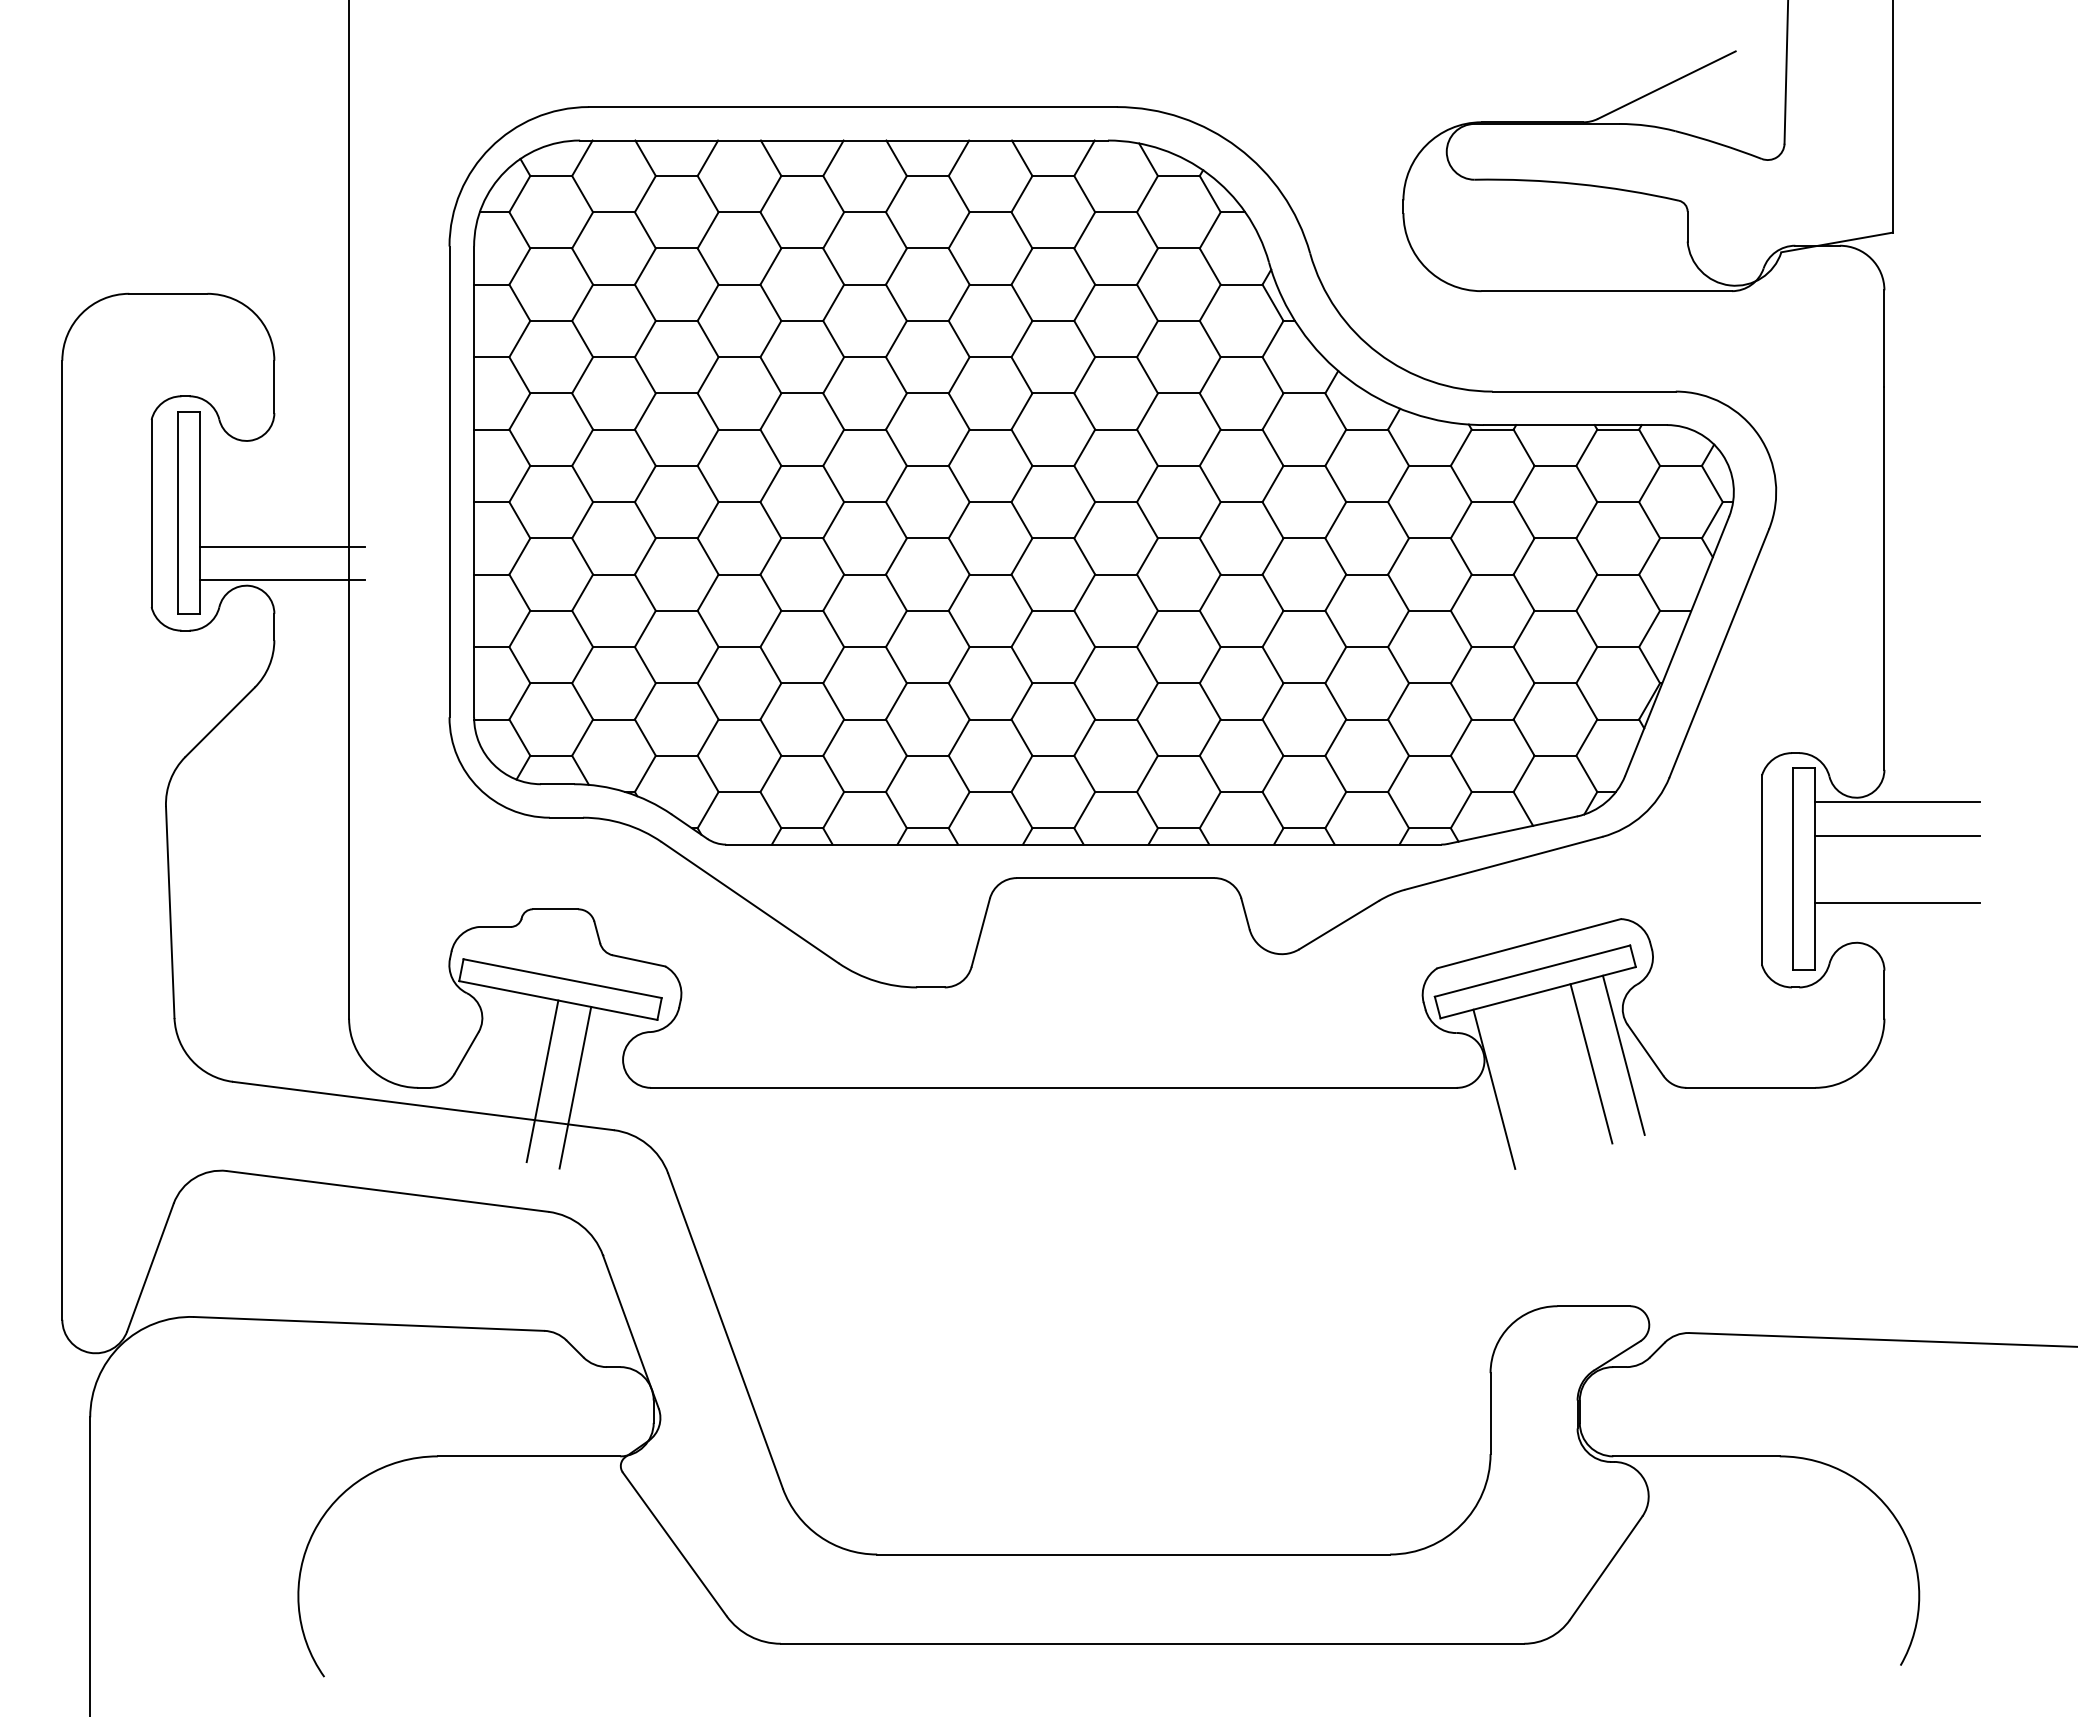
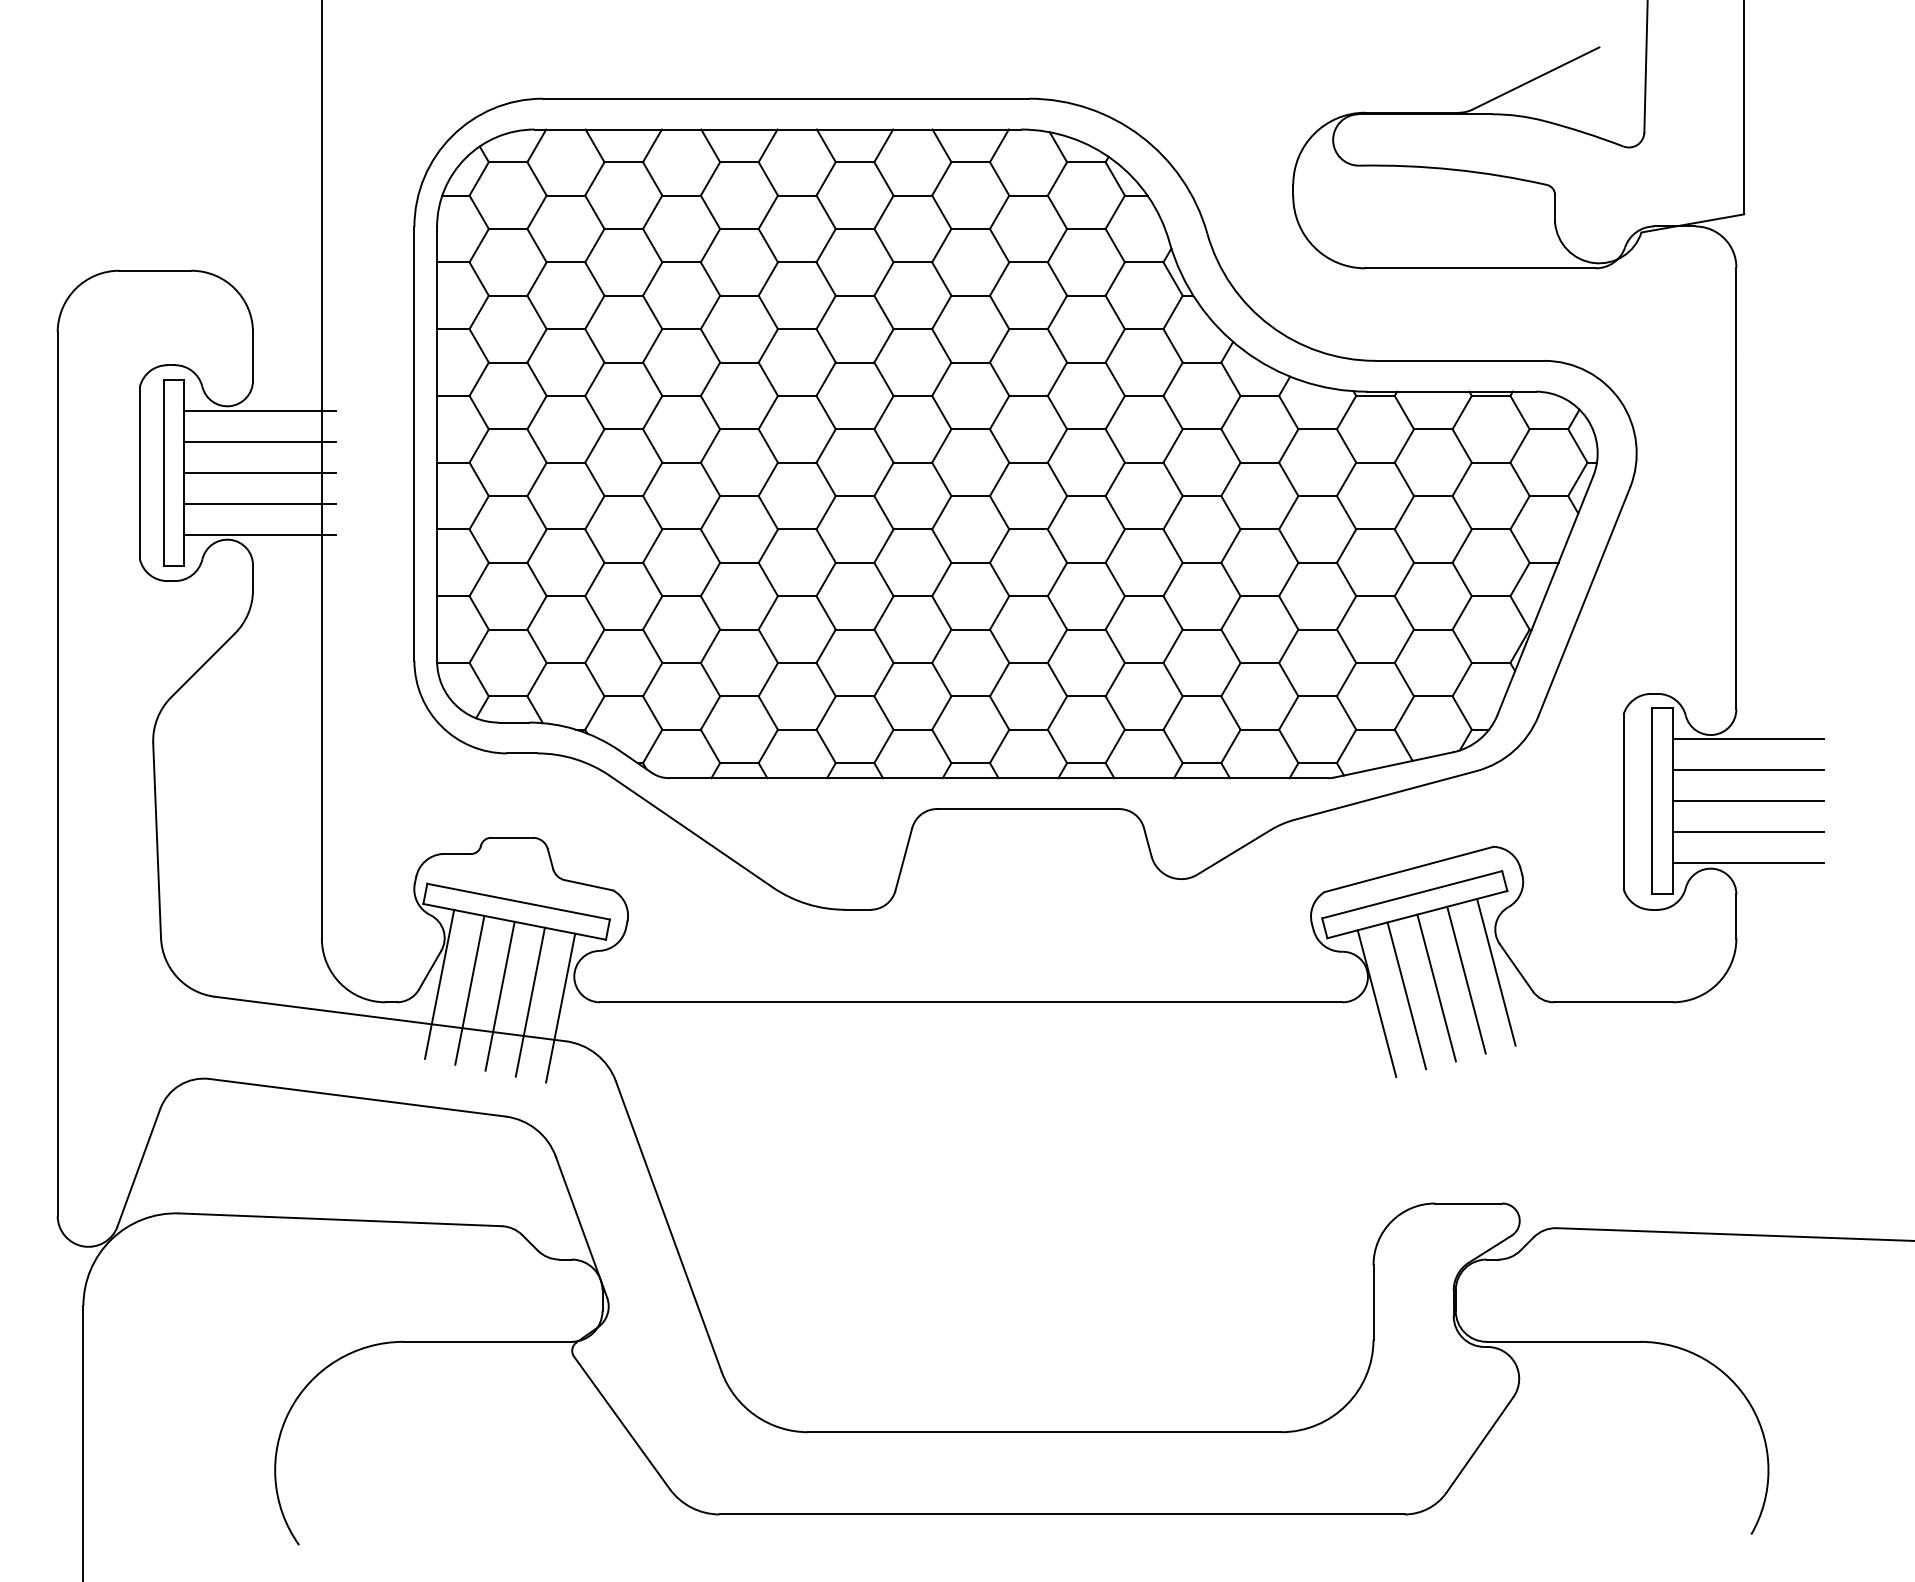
line: (281, 446) -> (259, 411), added
line: (281, 479) -> (259, 441), added
line: (281, 513) -> (259, 473), added
line: (1897, 869) -> (1748, 801), added
line: (1897, 936) -> (1748, 862), added
line: (476, 1068) -> (439, 984), added
line: (1559, 1071) -> (1437, 987), added
line: (509, 1074) -> (469, 990), added
line: (1526, 1080) -> (1406, 995), added
line: (608, 1093) -> (560, 1007), added

